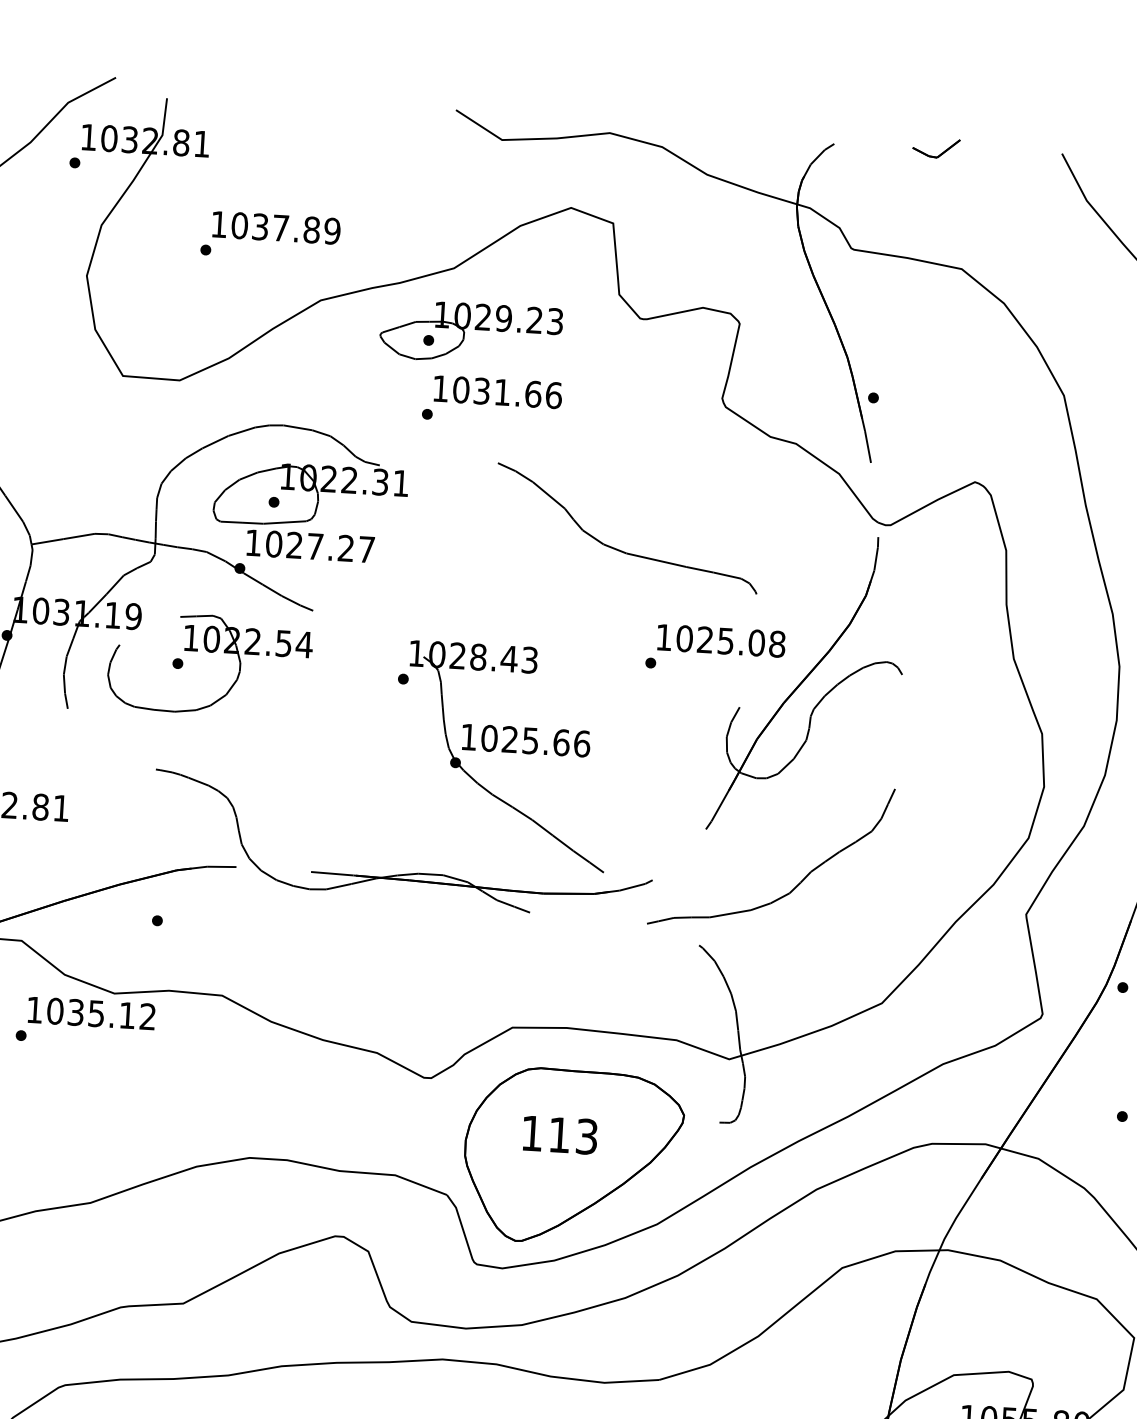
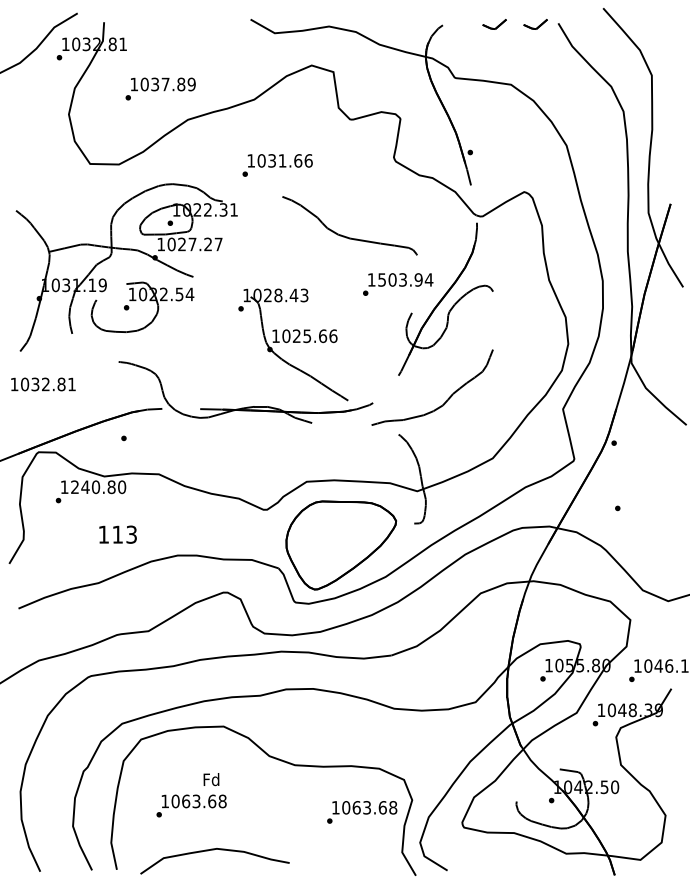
part: (1016, 153) -> (535, 24), added
part: (470, 332) -> (264, 131), removed
text: (730, 640) -> (405, 279), 1025.08 -> 1503.94
text: (101, 1014) -> (98, 487), 1035.12 -> 1240.80
text: (559, 1134) -> (117, 534), moved

